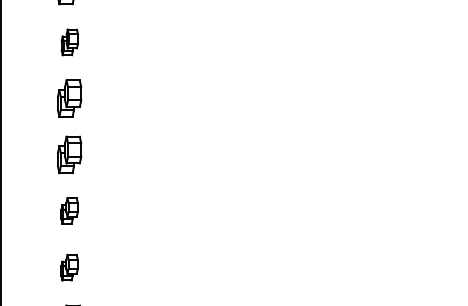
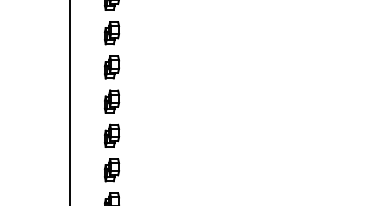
part: (70, 42) -> (112, 33), size x1.43
part: (68, 210) -> (111, 135), size x1.43
part: (68, 268) -> (111, 170), size x1.43

